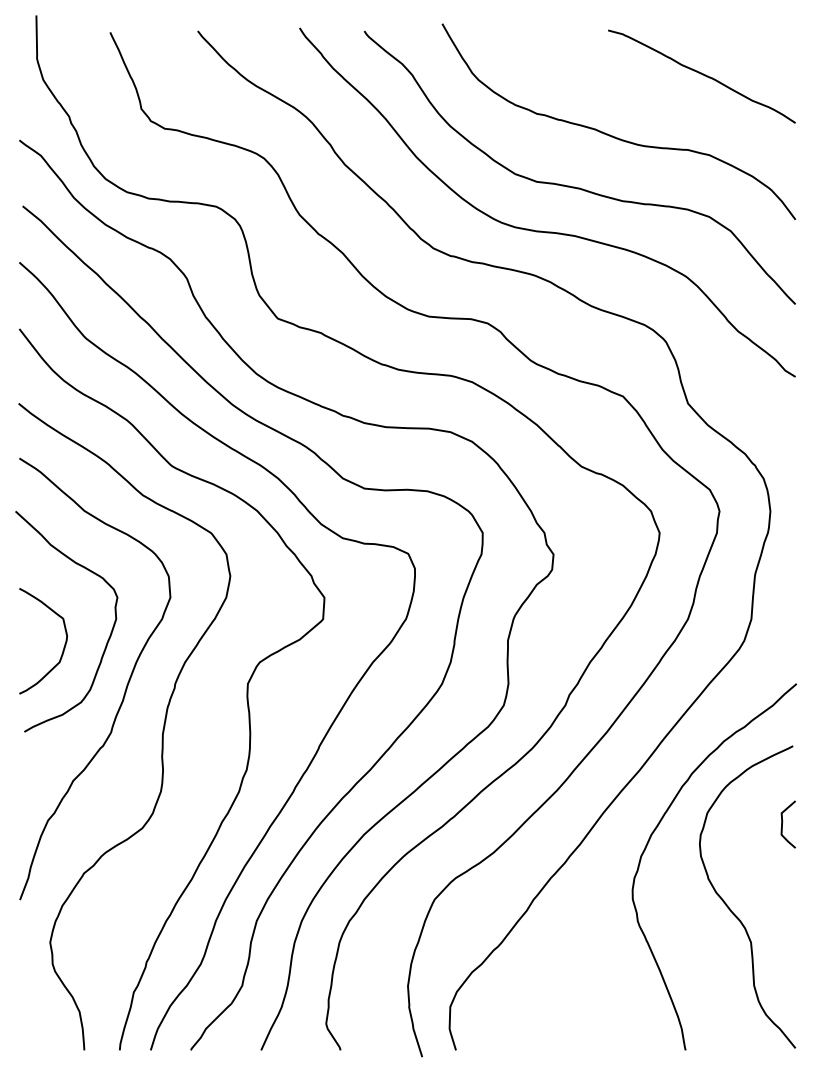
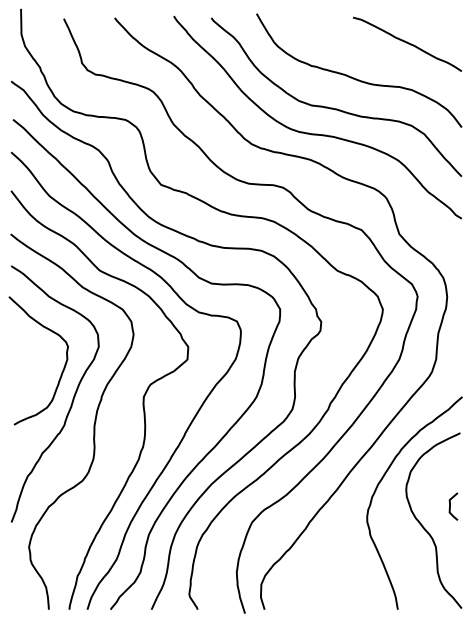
curve: (63, 645) -> (36, 374), removed
curve: (782, 824) -> (450, 506), moved

